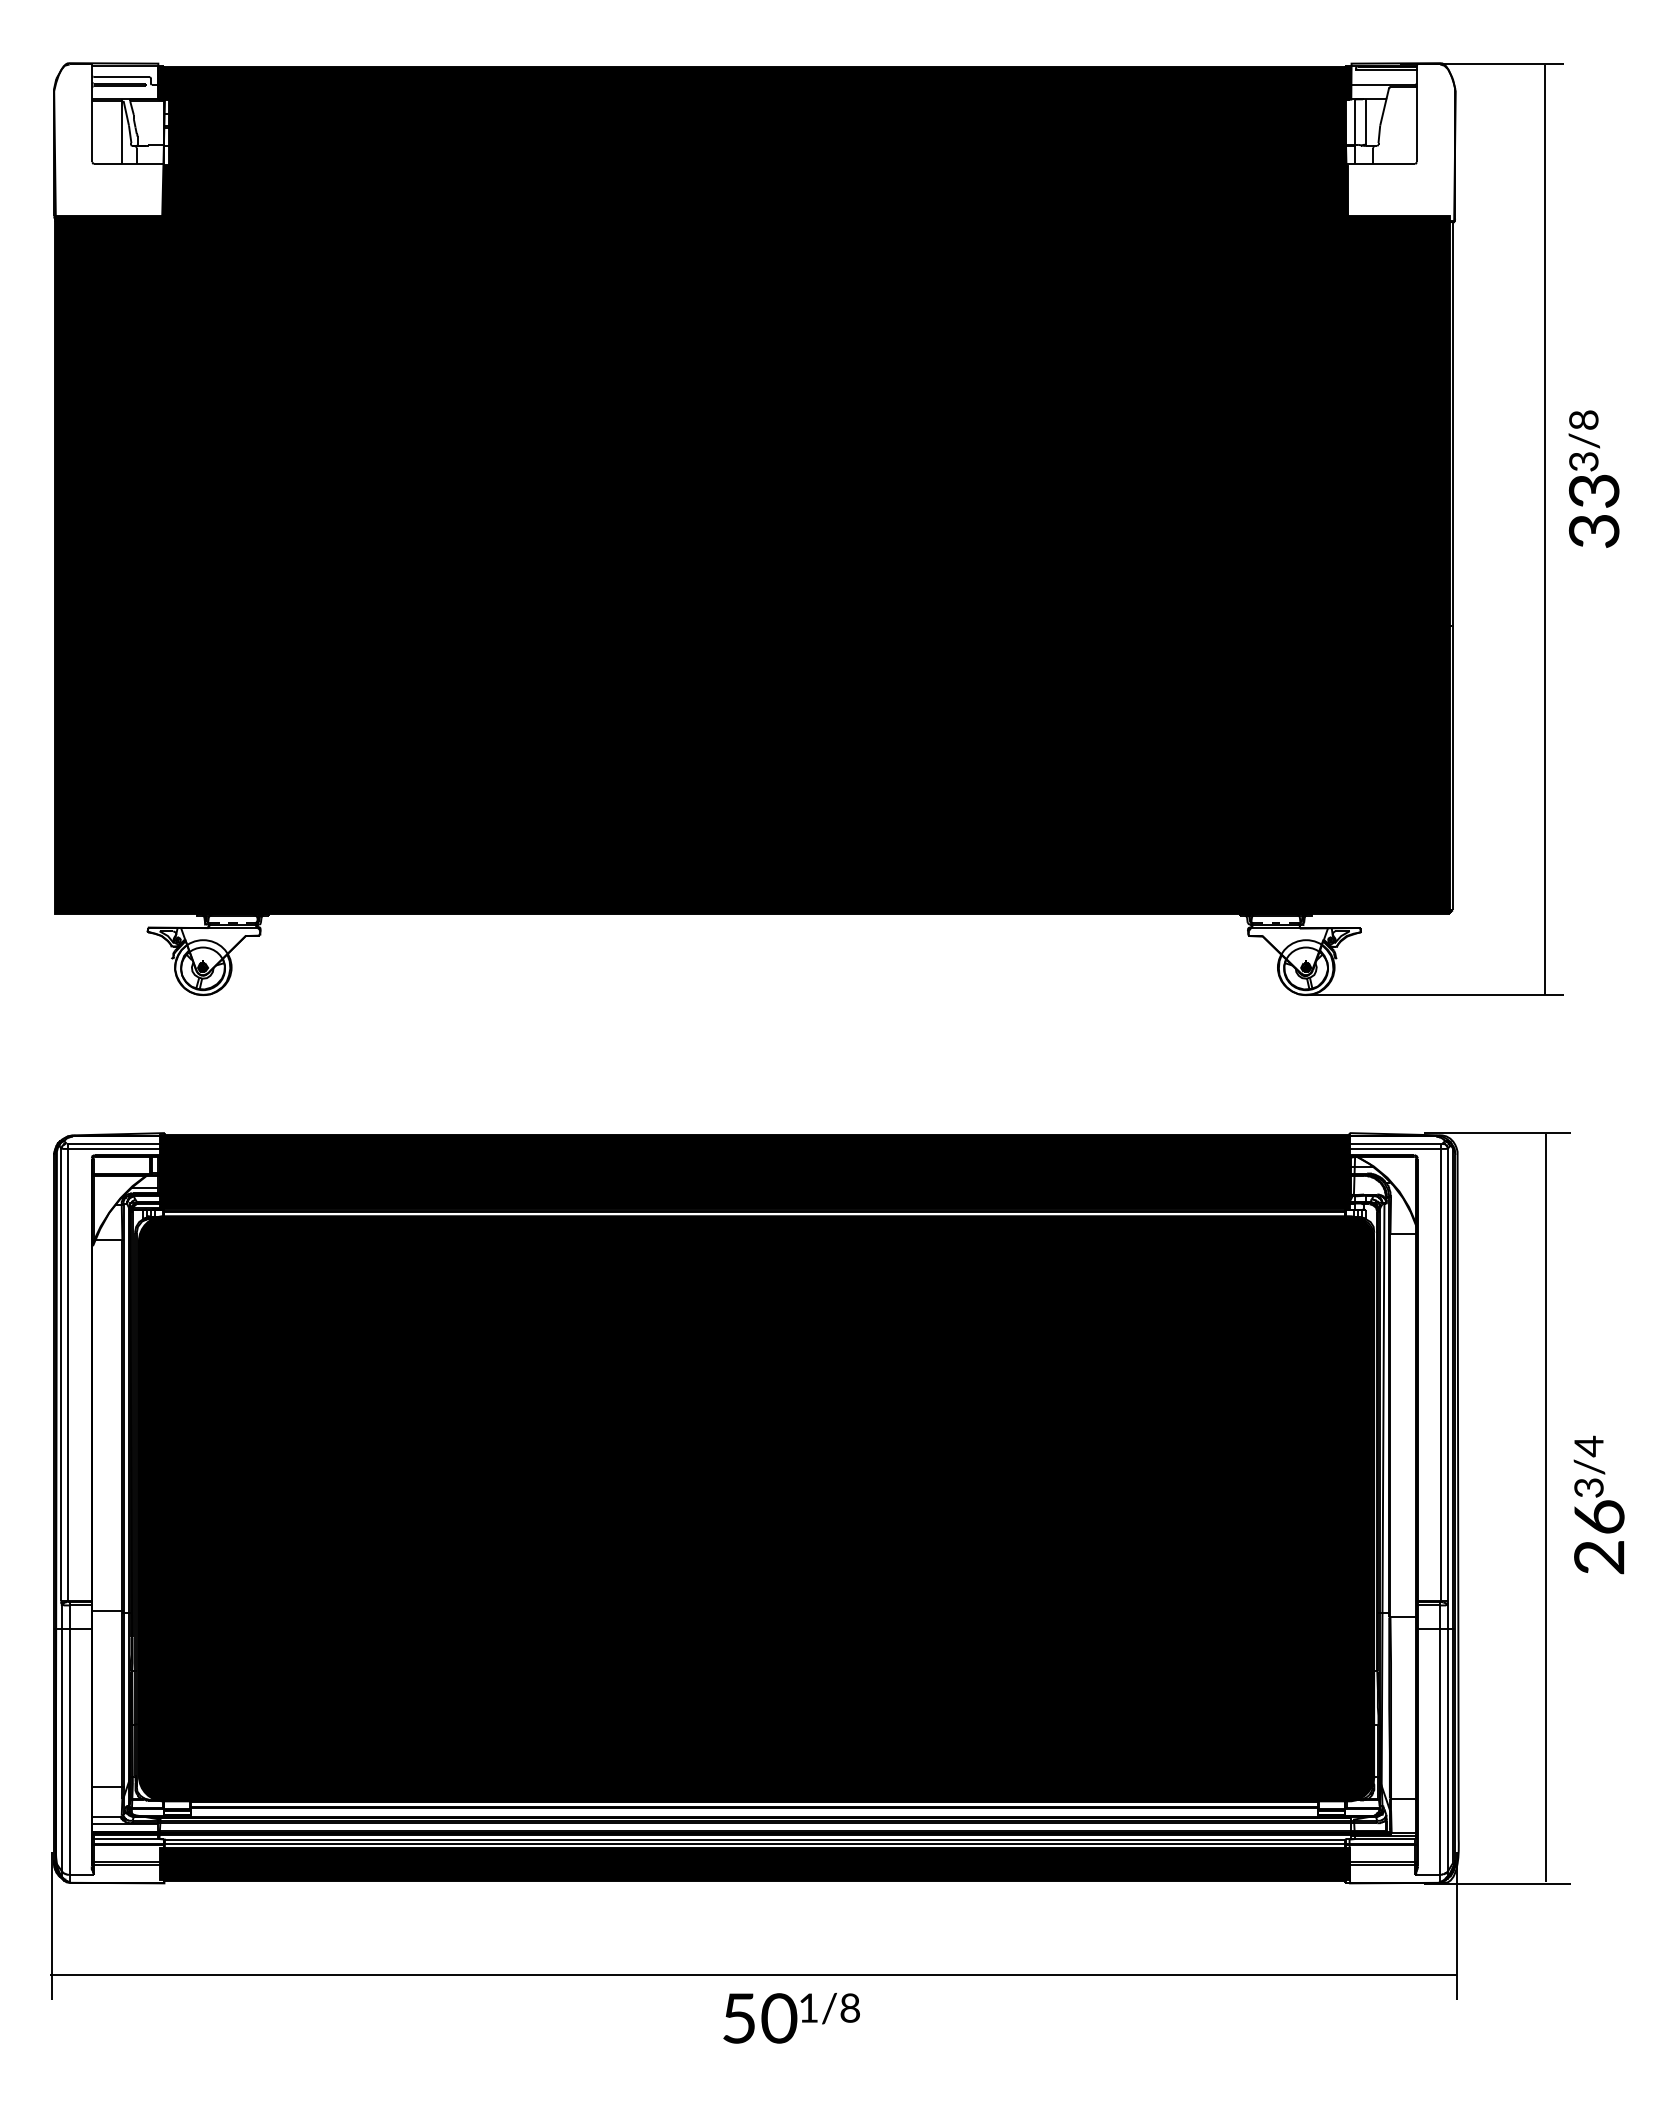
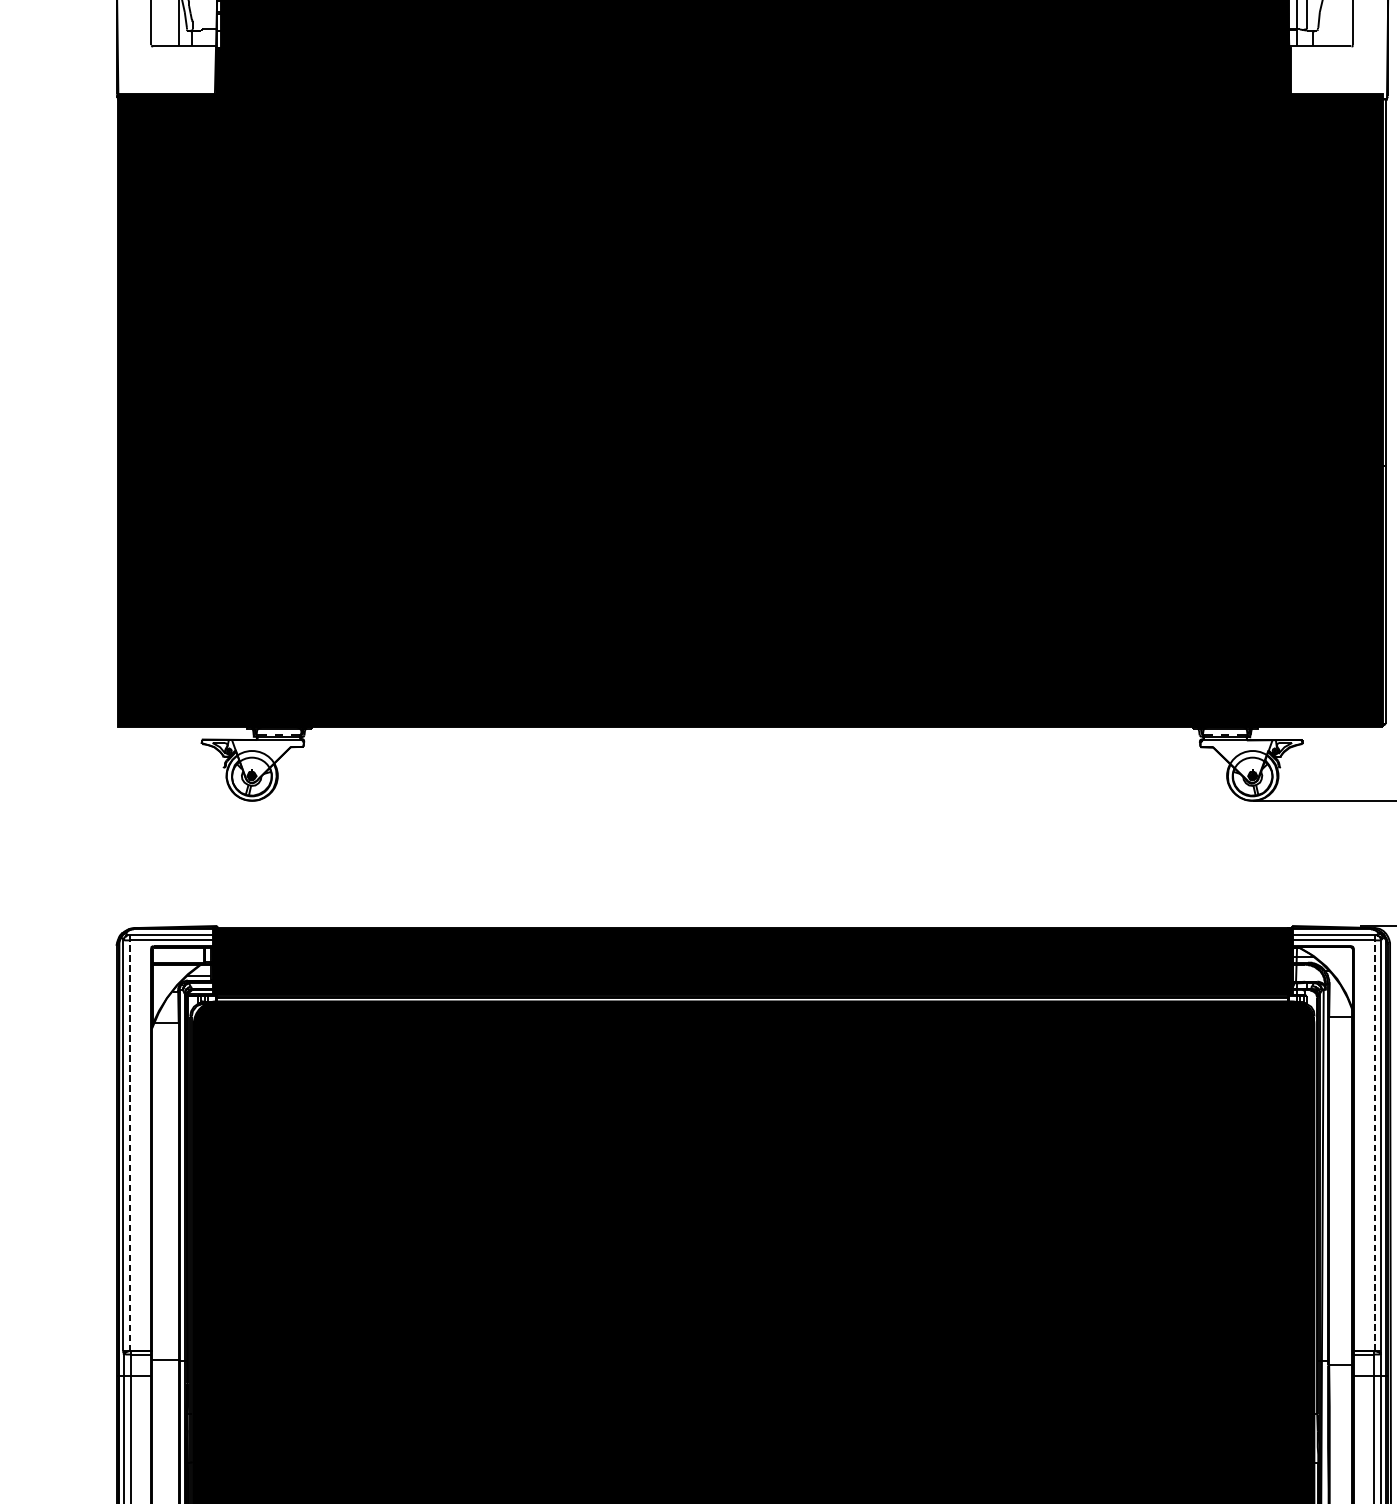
line: (68, 1372) -> (129, 1143), solid -> dashed
line: (1441, 1372) -> (1375, 1143), solid -> dashed

